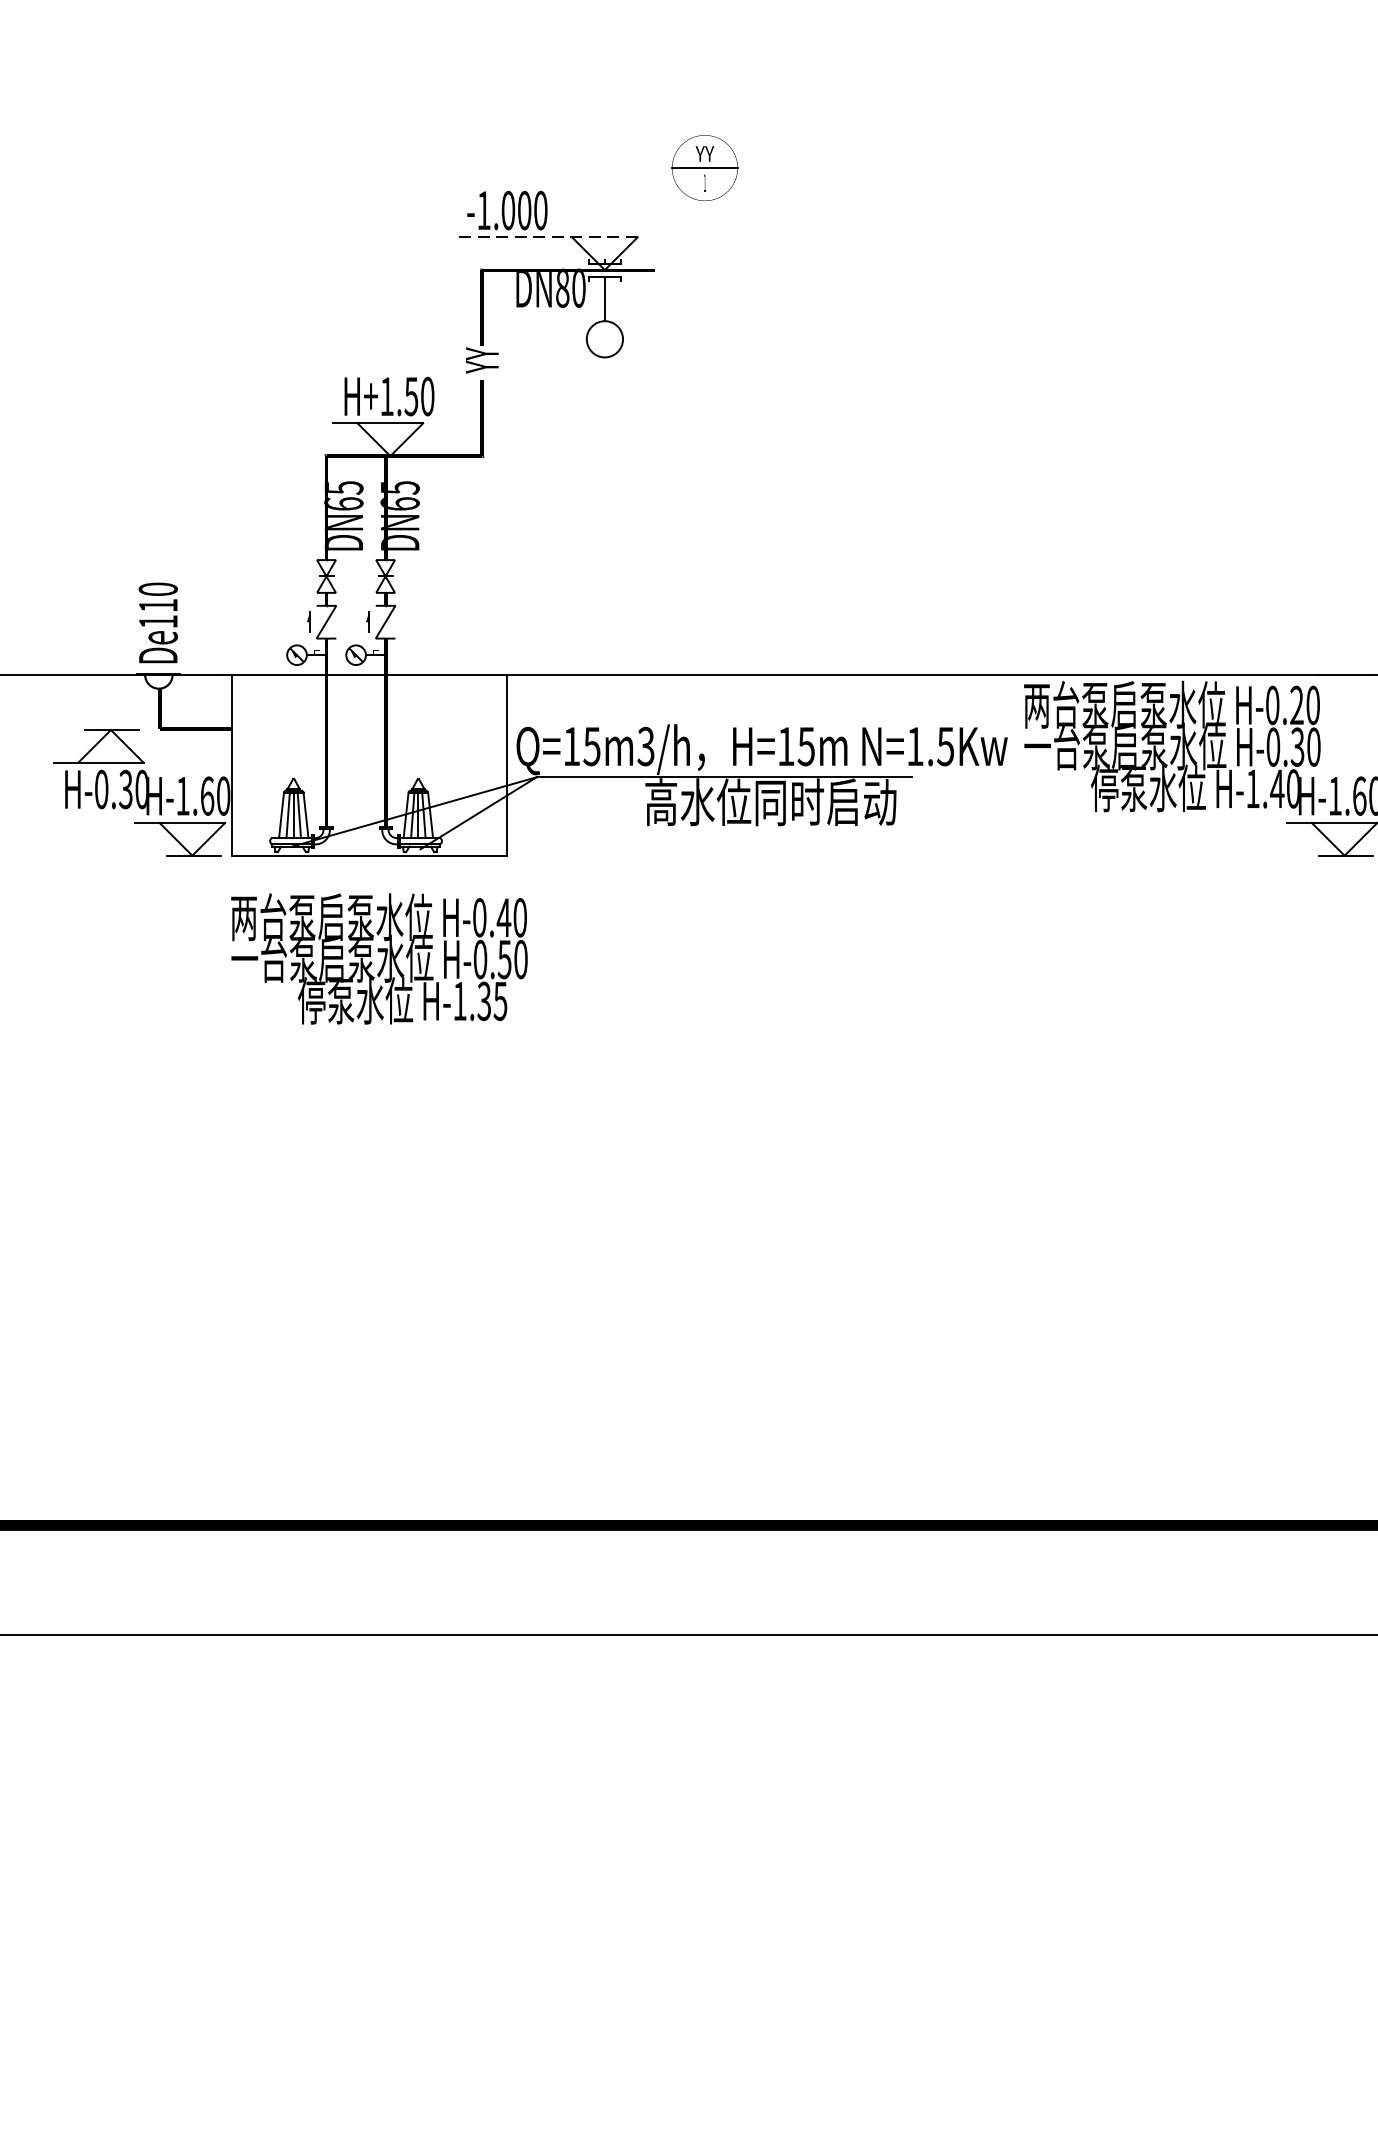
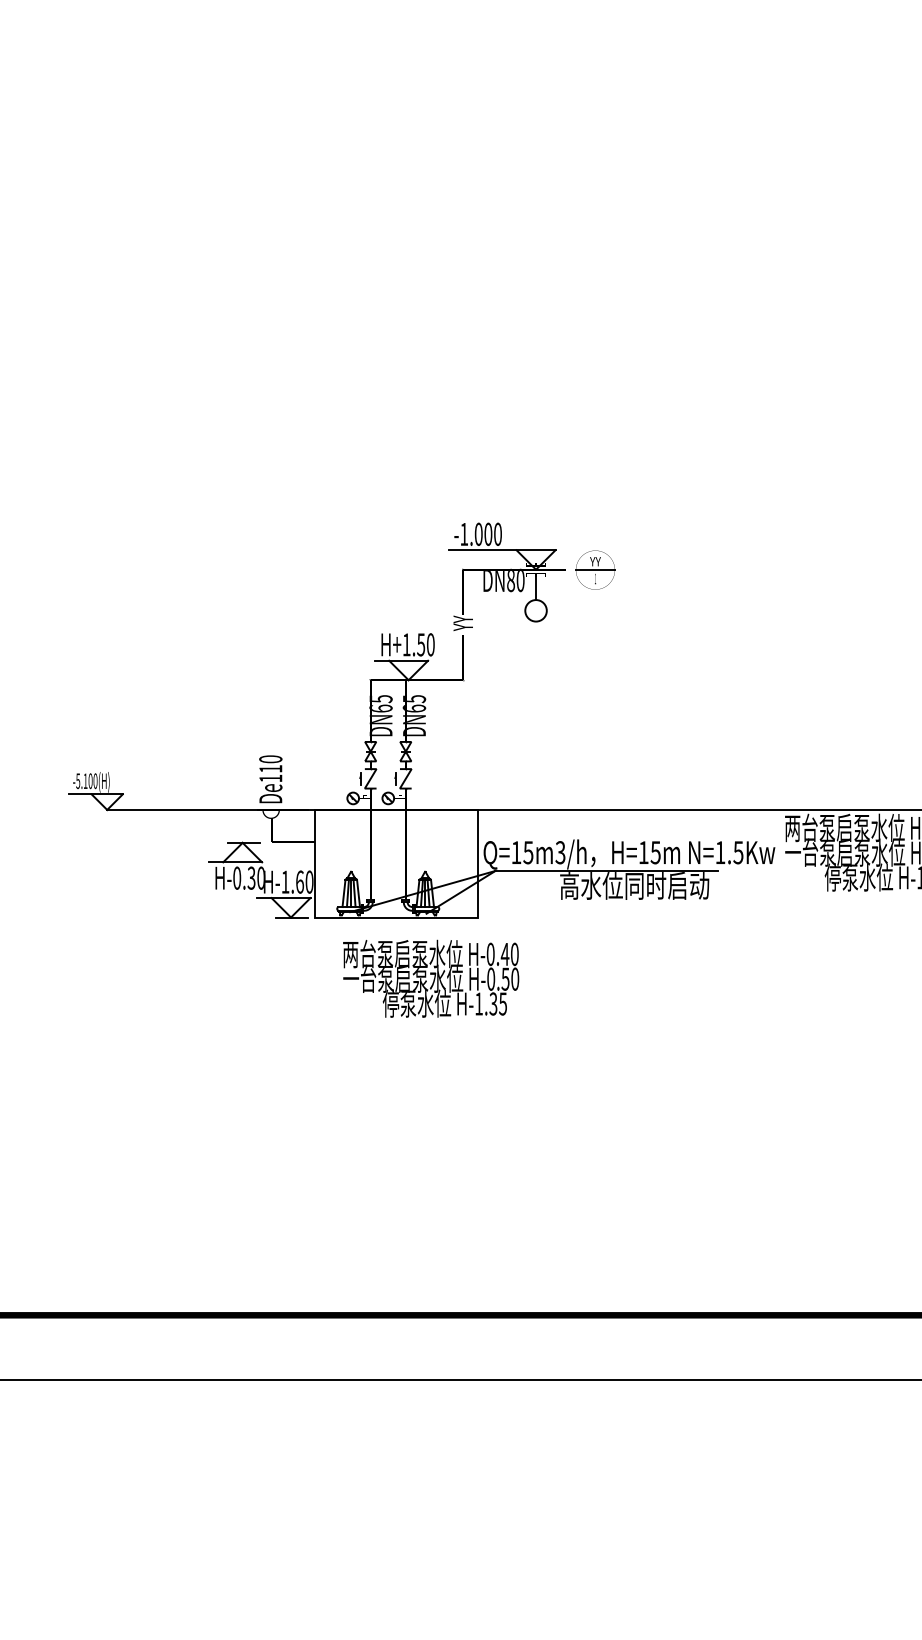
part: (704, 167) -> (595, 569), moved
line: (546, 237) -> (501, 550), dashed -> solid
text: (380, 958) -> (431, 978), moved

